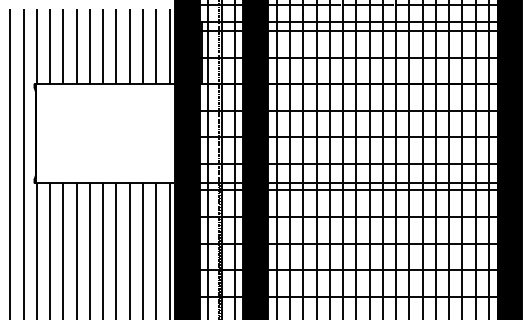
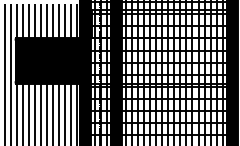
fill: (104, 132) -> (47, 60), added

